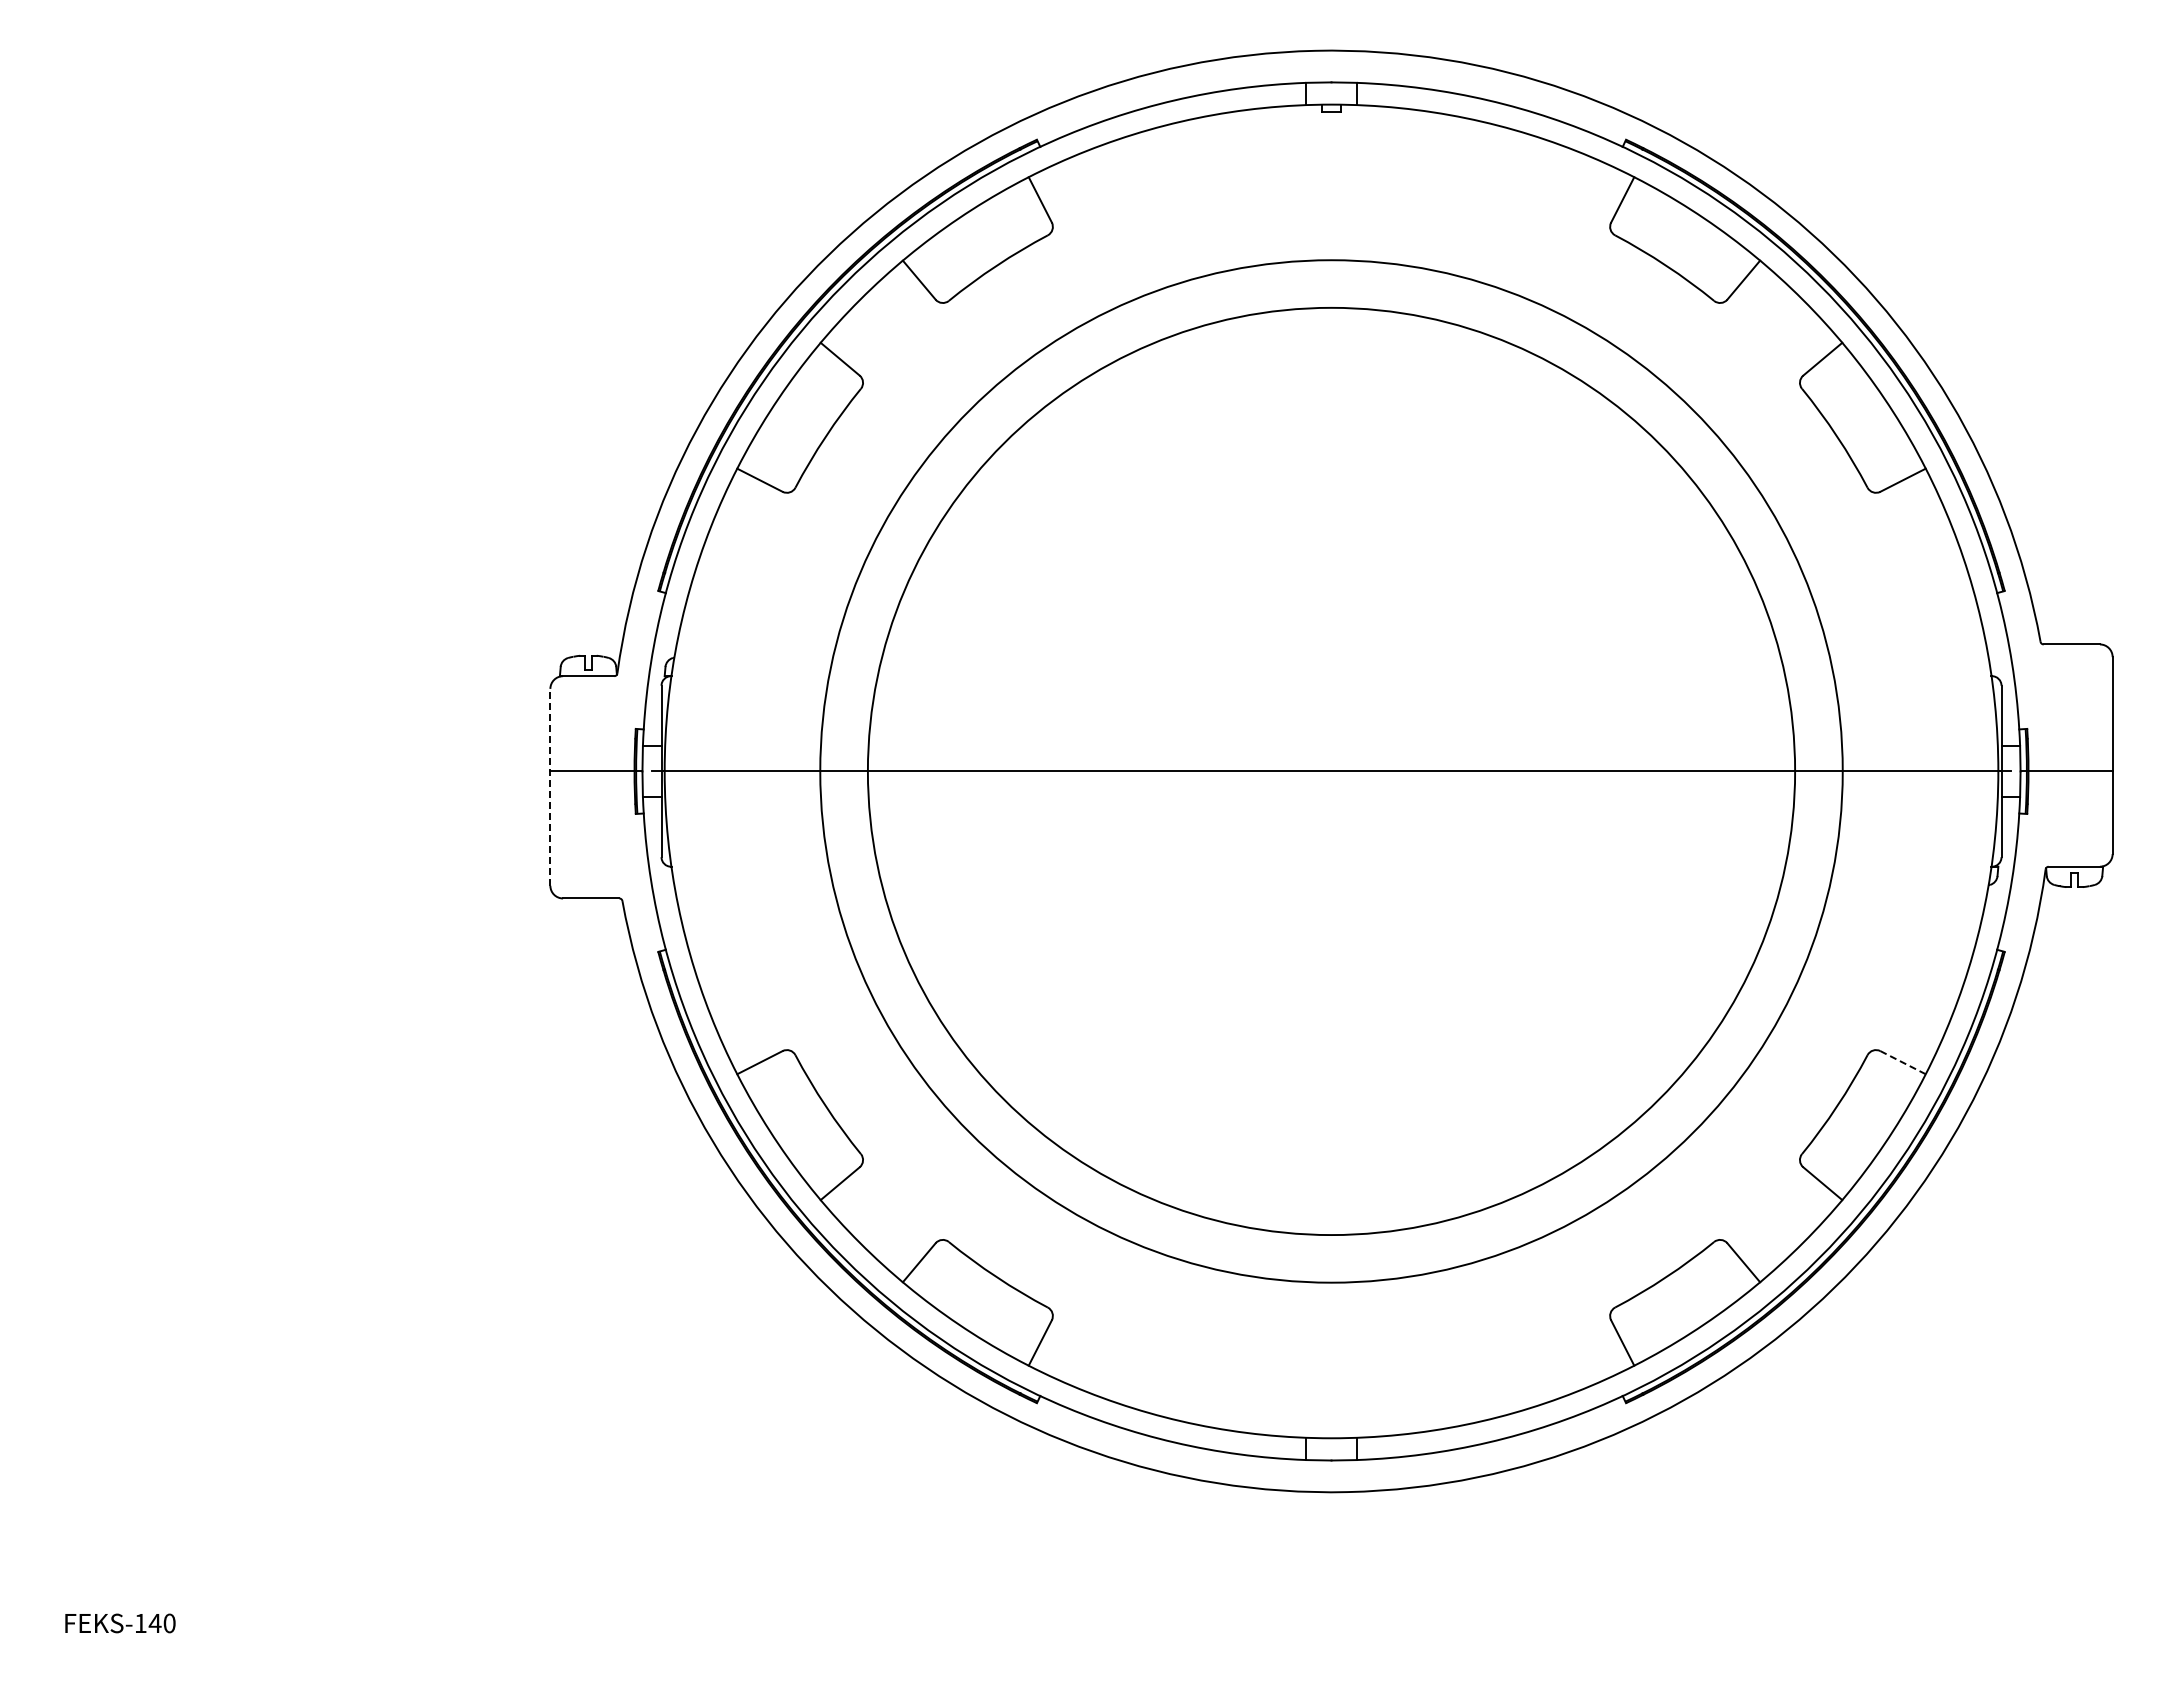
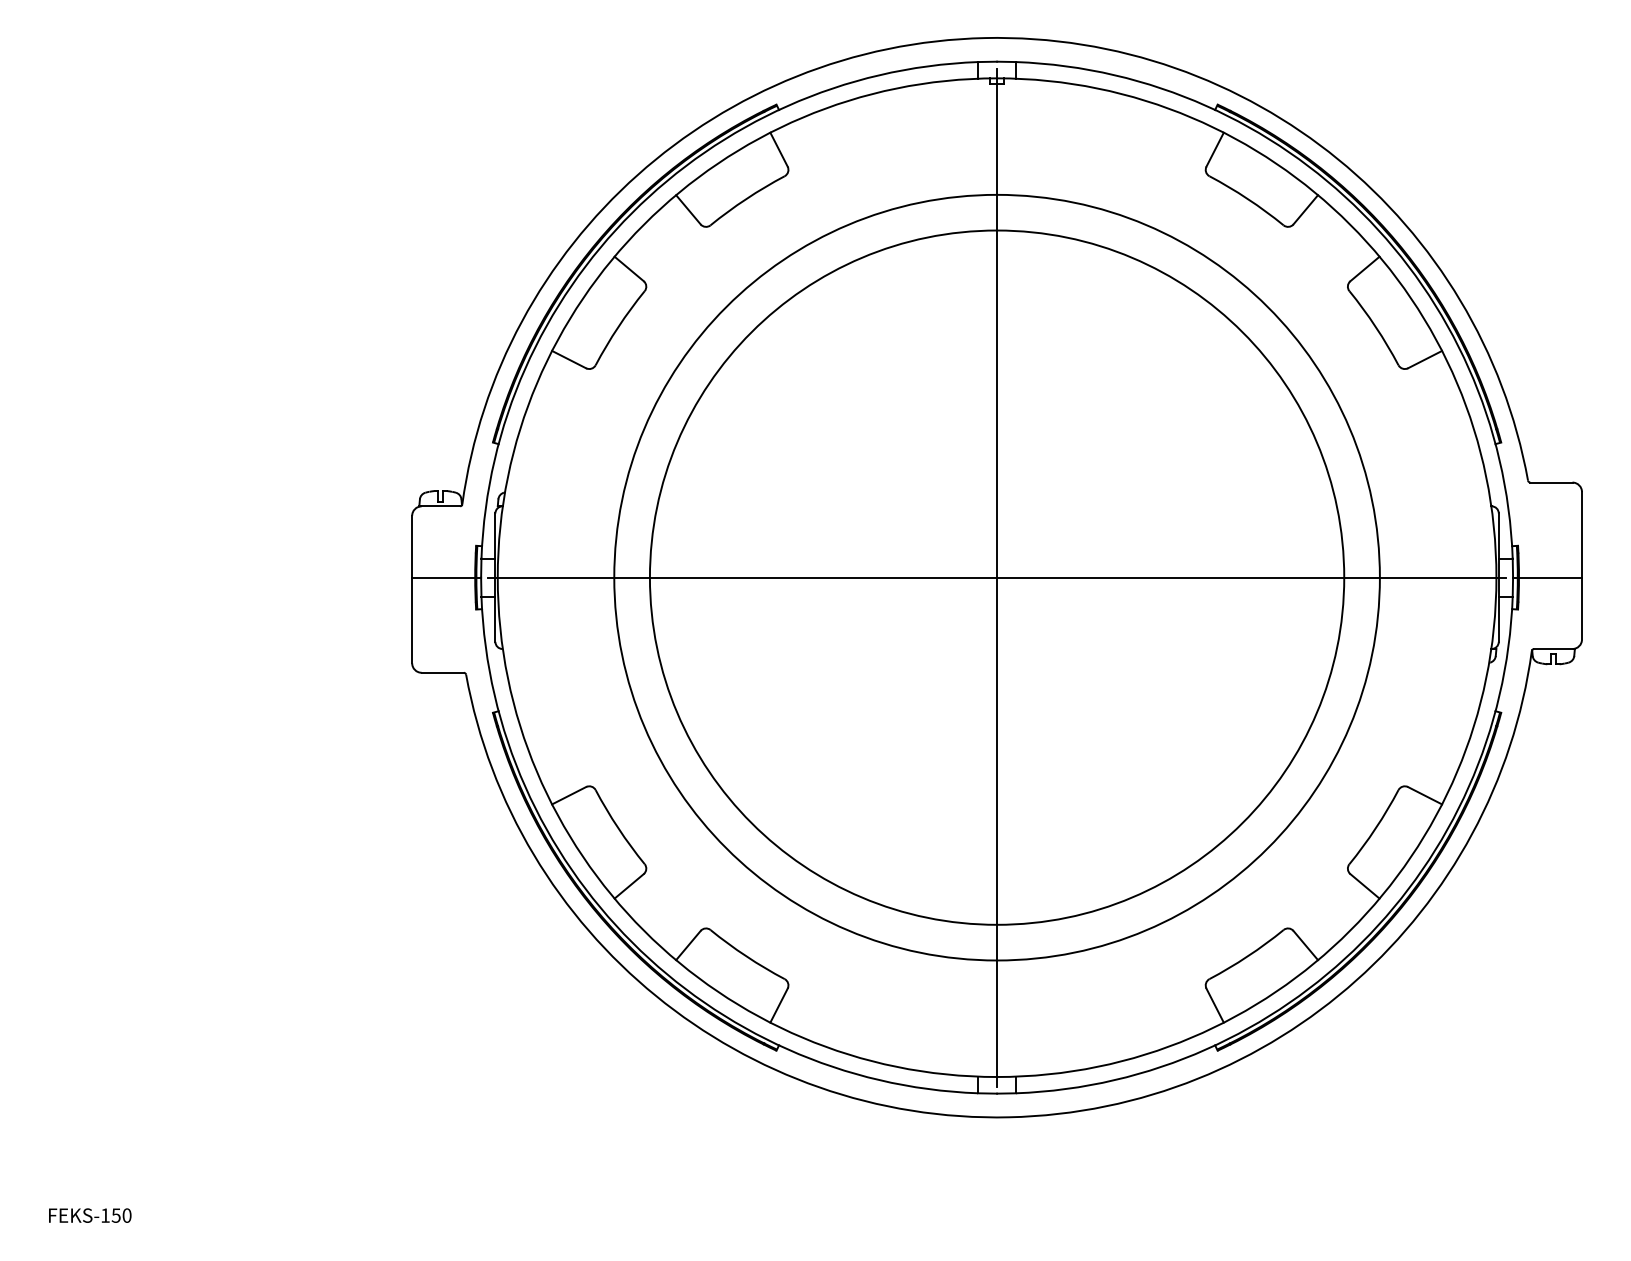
line: (1331, 770) -> (997, 576), added
line: (550, 786) -> (412, 588), dashed -> solid
line: (1903, 1062) -> (1425, 795), dashed -> solid
text: (154, 1623) -> (115, 1215), FEKS-140 -> FEKS-150

